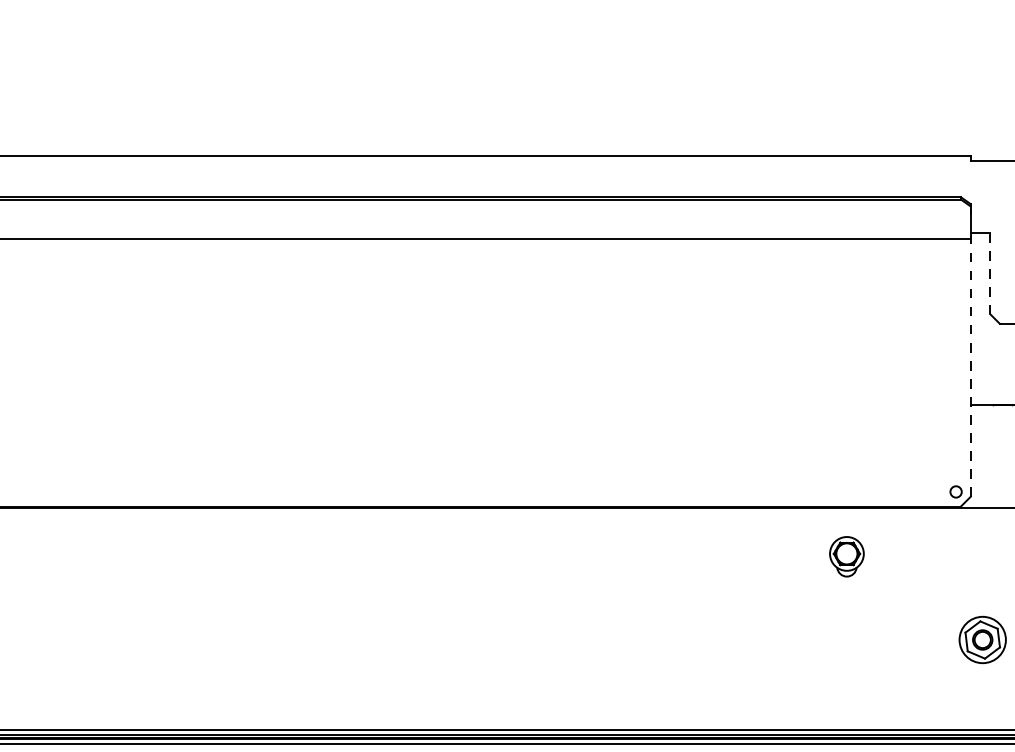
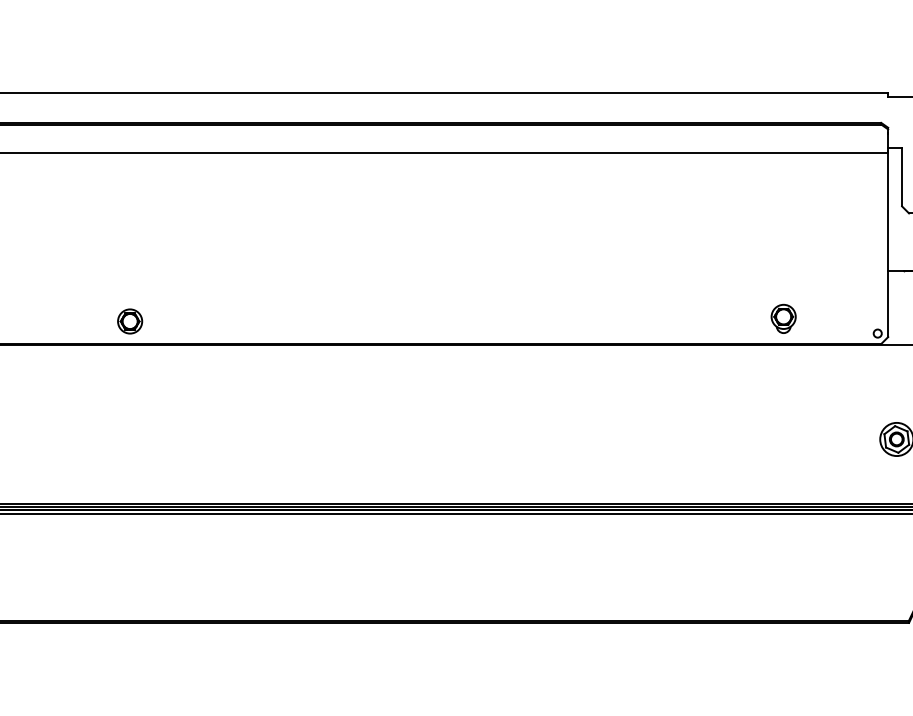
line: (990, 273) -> (902, 177), dashed -> solid
line: (971, 367) -> (888, 244), dashed -> solid
part: (846, 556) -> (783, 318), moved

